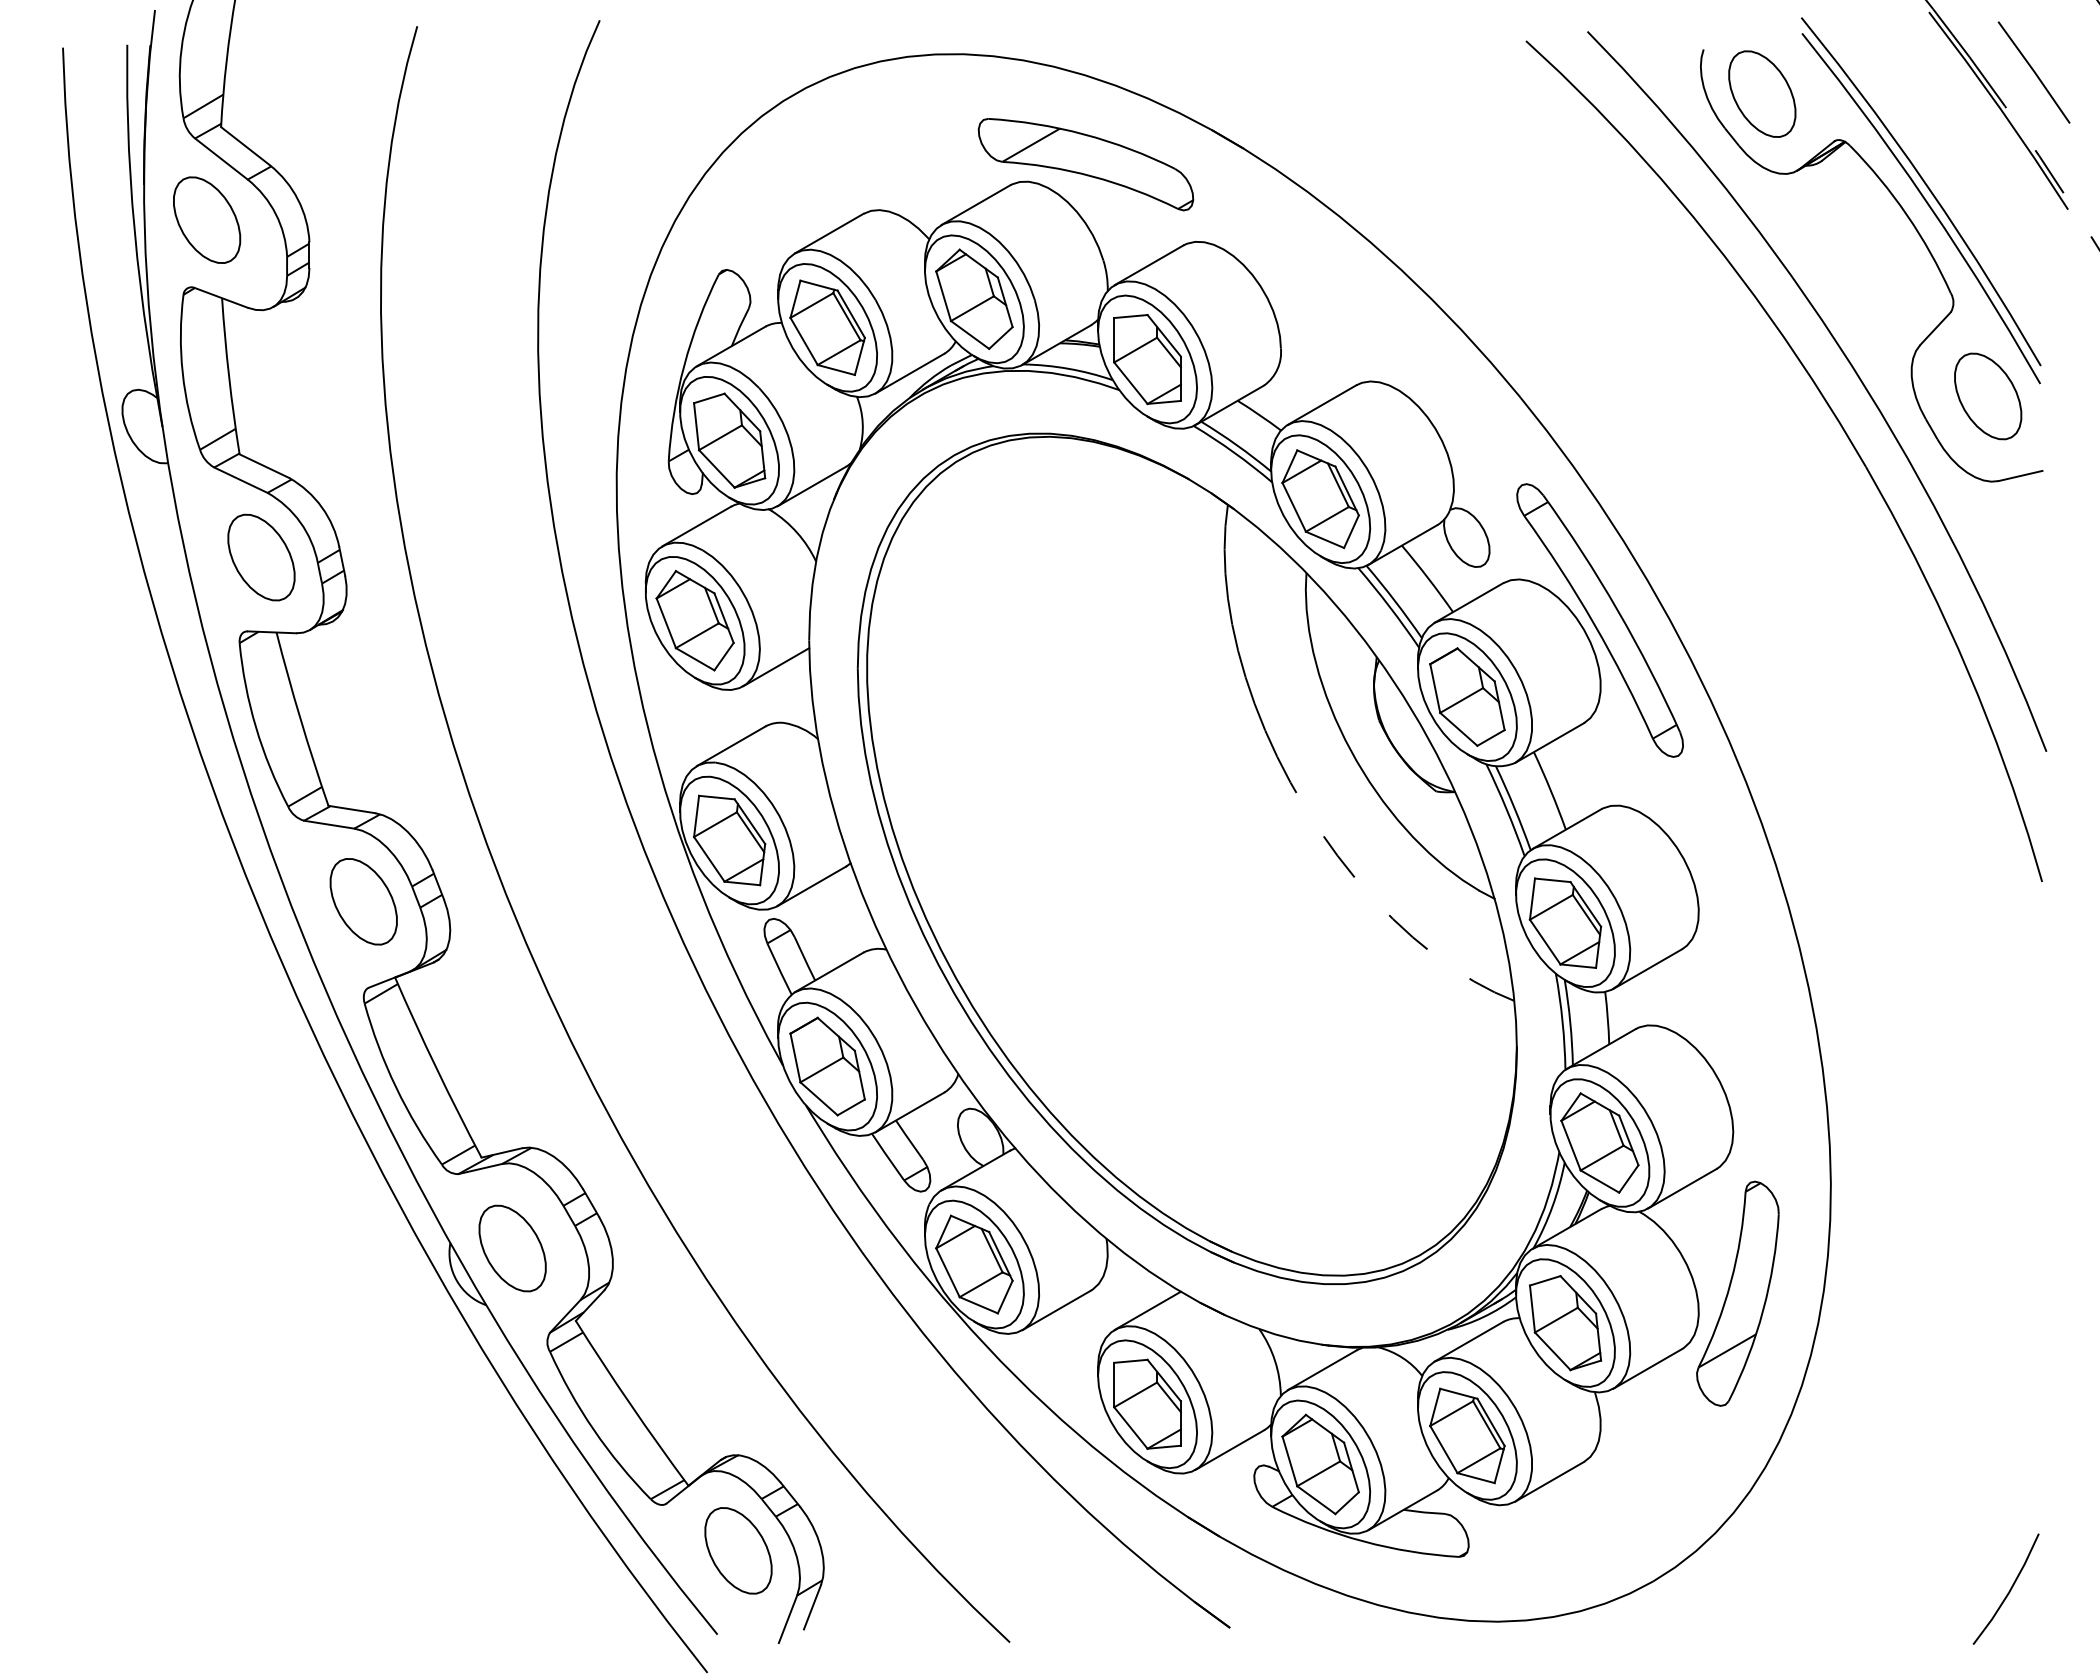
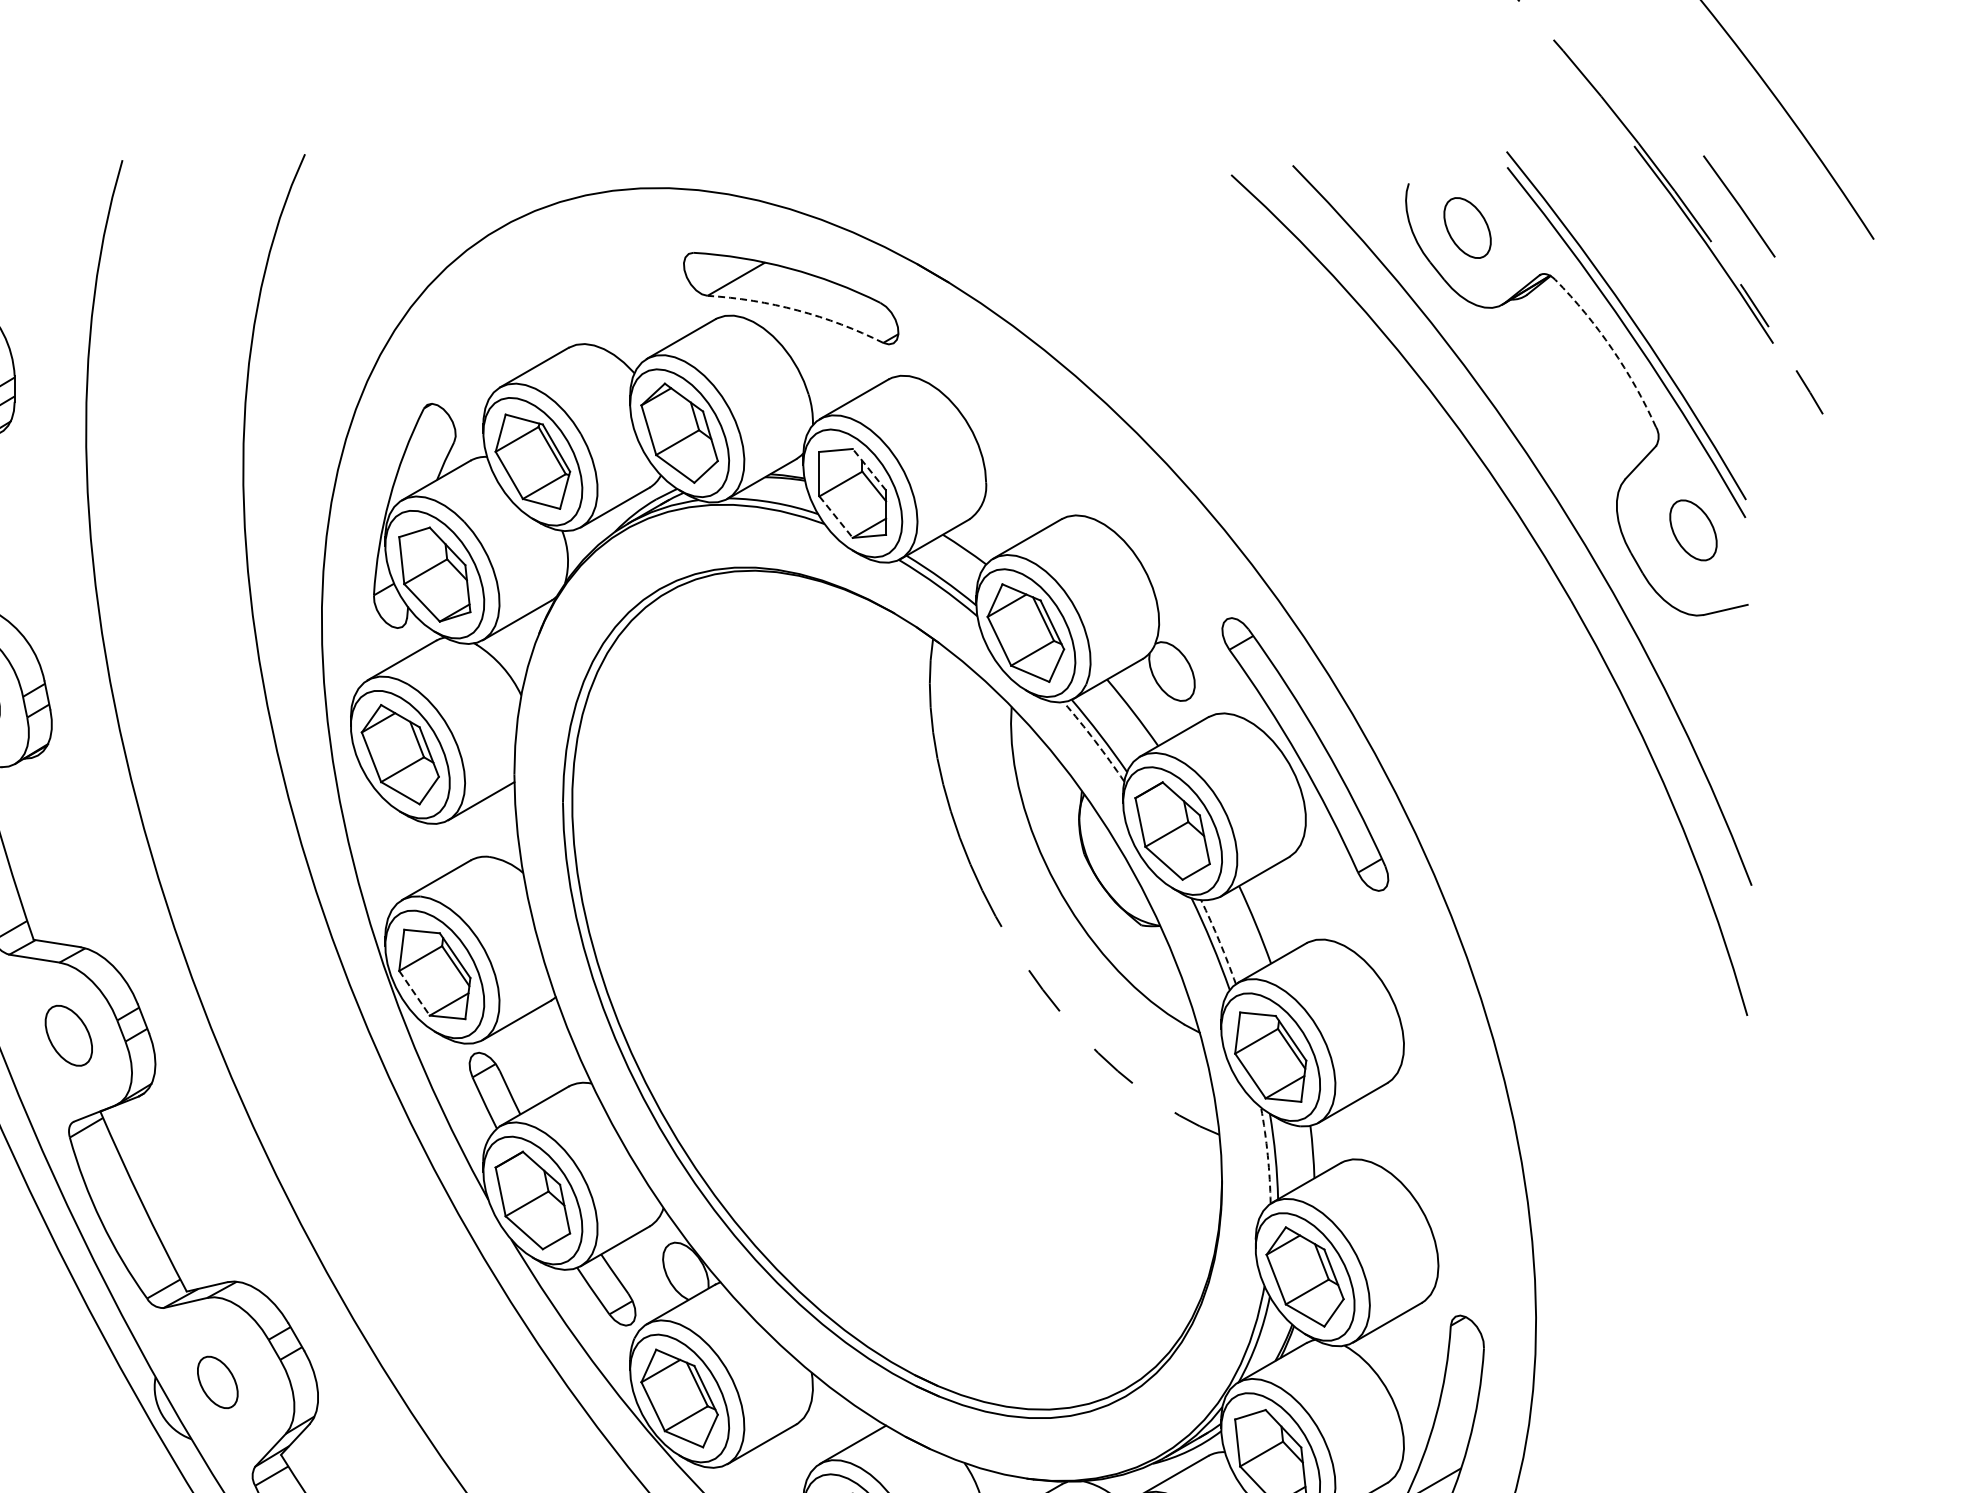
part: (1762, 93) -> (1467, 227), size x0.7
arc: (1092, 176) -> (797, 310), solid -> dashed
arc: (1906, 215) -> (1611, 349), solid -> dashed
line: (1164, 335) -> (869, 469), solid -> dashed
line: (1130, 383) -> (835, 517), solid -> dashed
part: (1988, 396) -> (1693, 530), size x0.7
arc: (1389, 607) -> (1094, 741), solid -> dashed
arc: (1514, 807) -> (1219, 941), solid -> dashed
line: (709, 859) -> (414, 993), solid -> dashed
part: (363, 901) -> (68, 1035), size x0.7
arc: (1562, 1021) -> (1267, 1155), solid -> dashed
part: (512, 1248) -> (217, 1382), size x0.6

